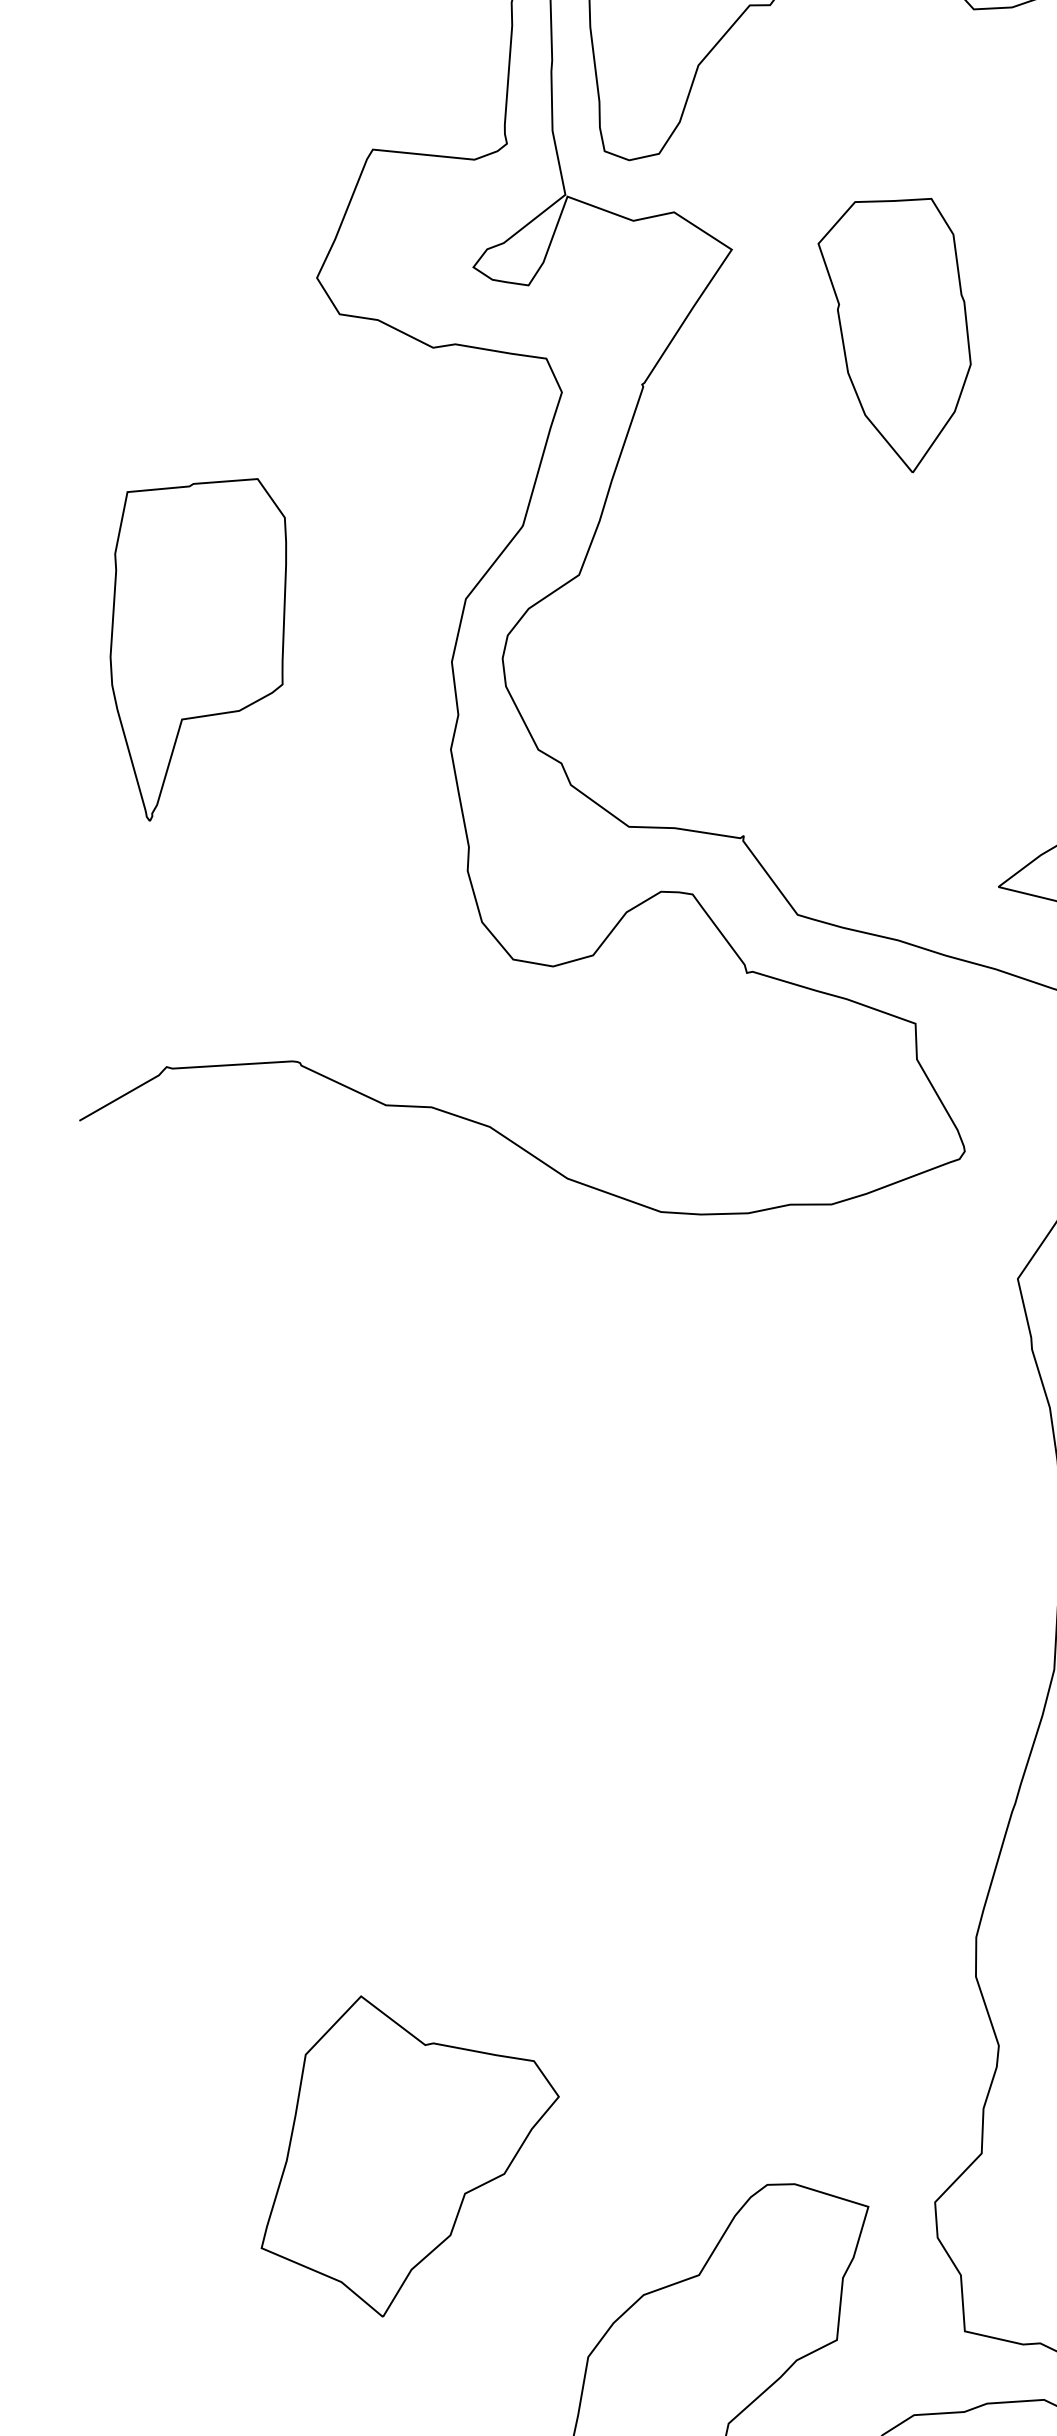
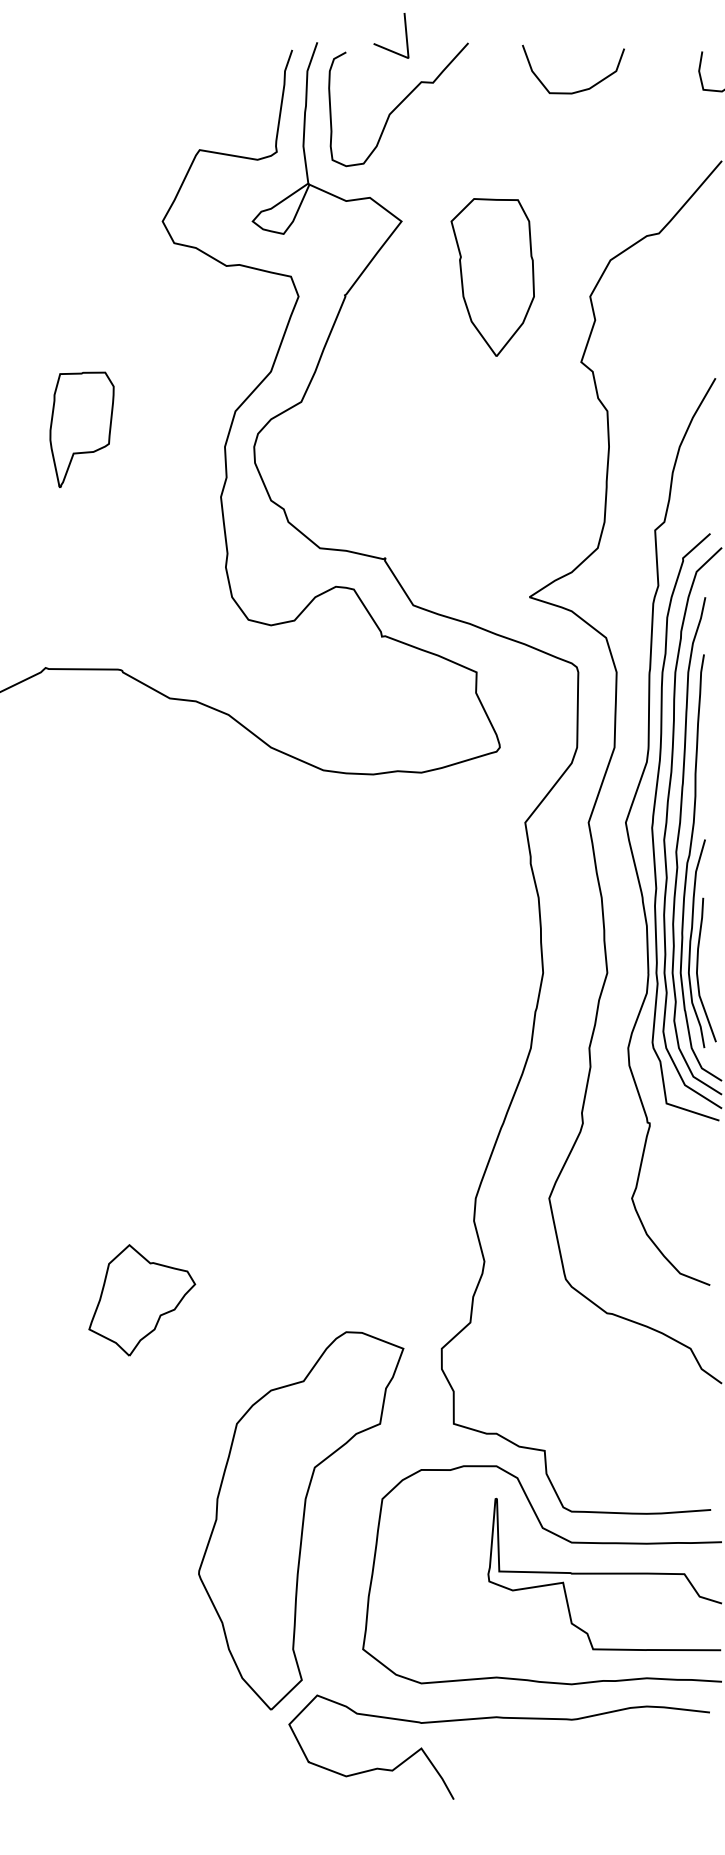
part: (200, 648) -> (81, 429), size x0.6
part: (409, 2153) -> (142, 1300), size x0.6

